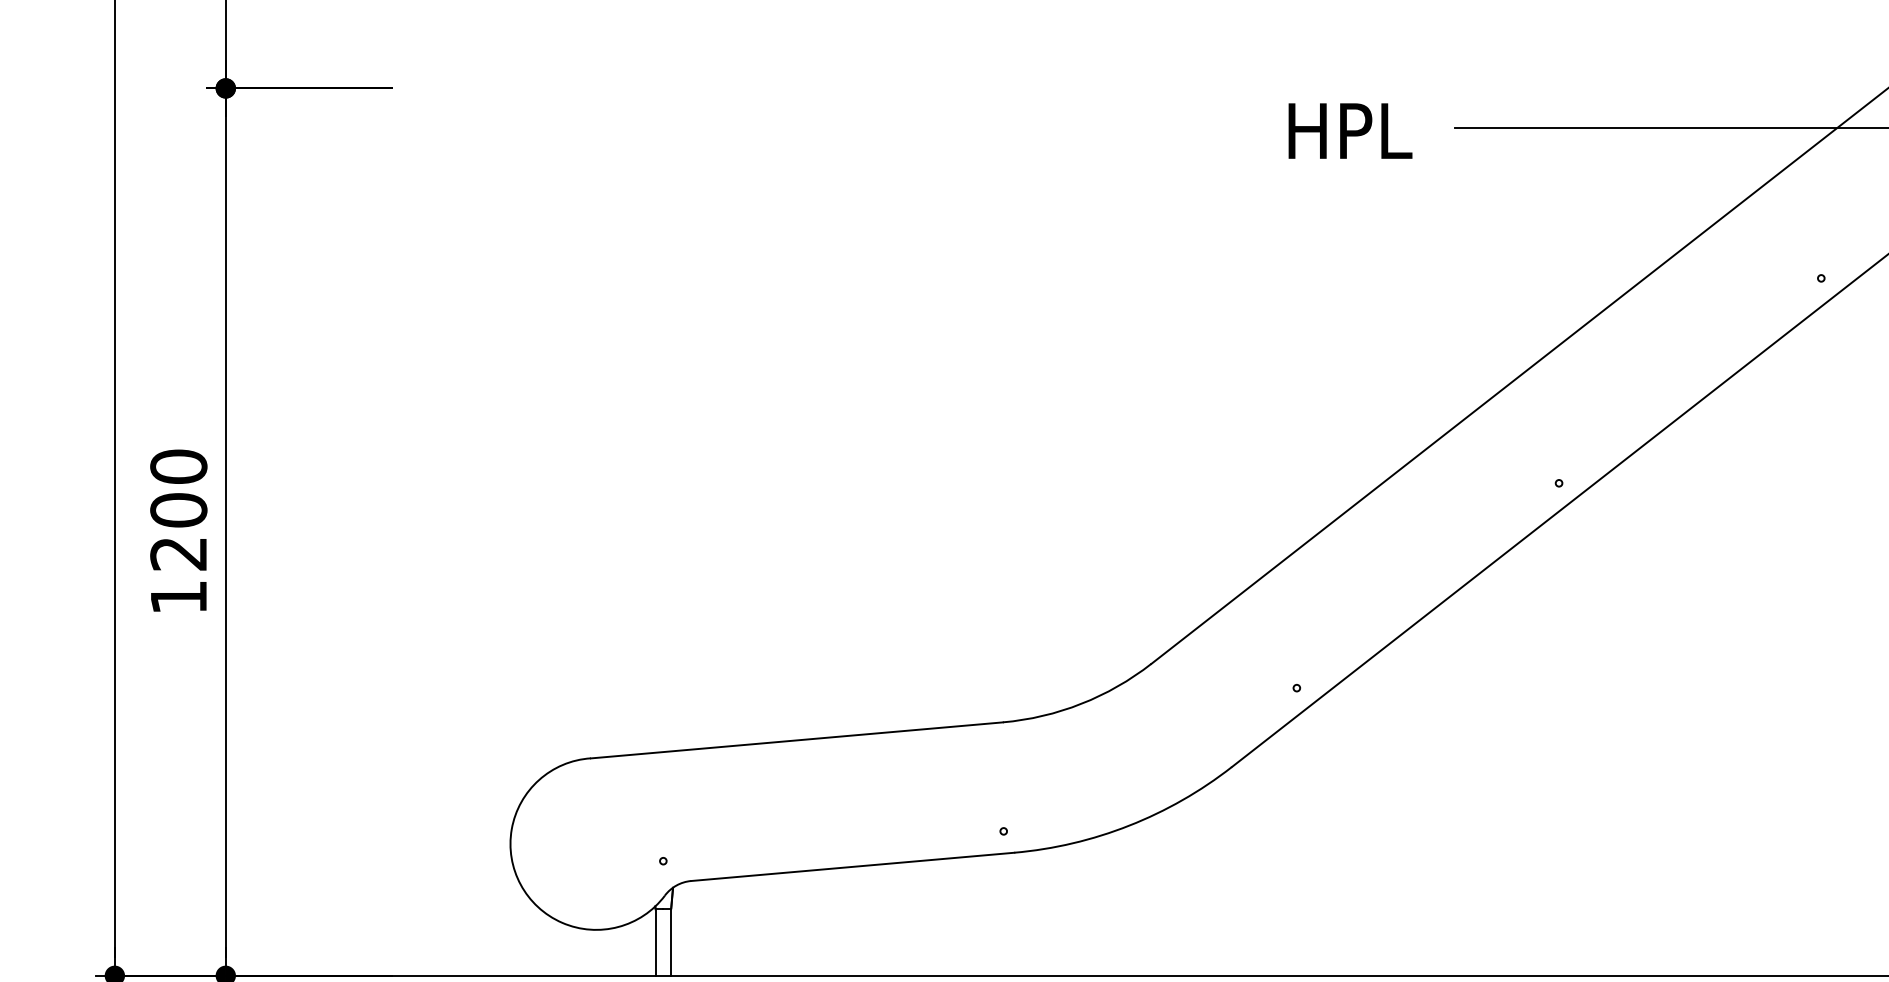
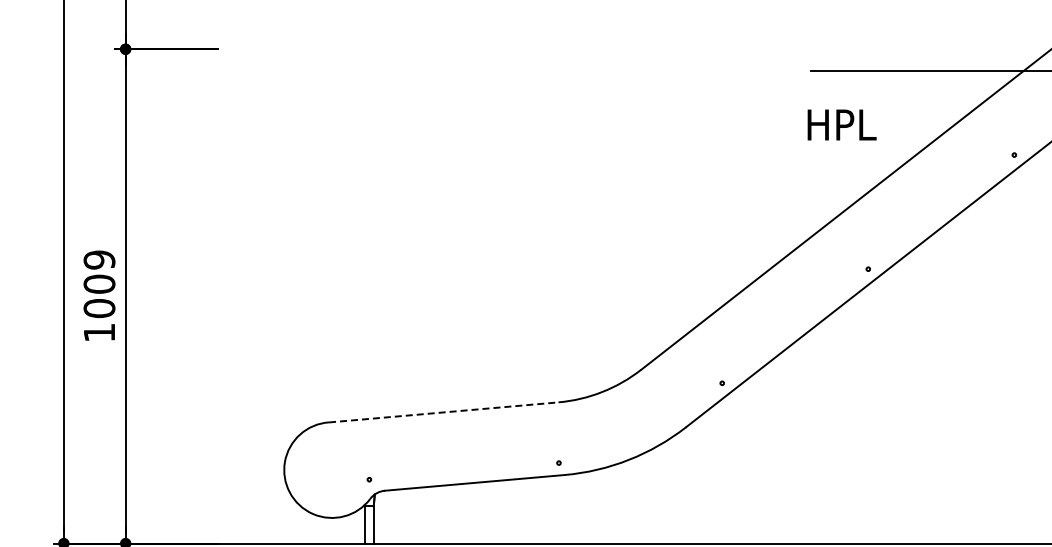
text: (1349, 130) -> (841, 124), moved
text: (178, 510) -> (99, 284), 1200 -> 1009
line: (798, 740) -> (444, 412), solid -> dashed

